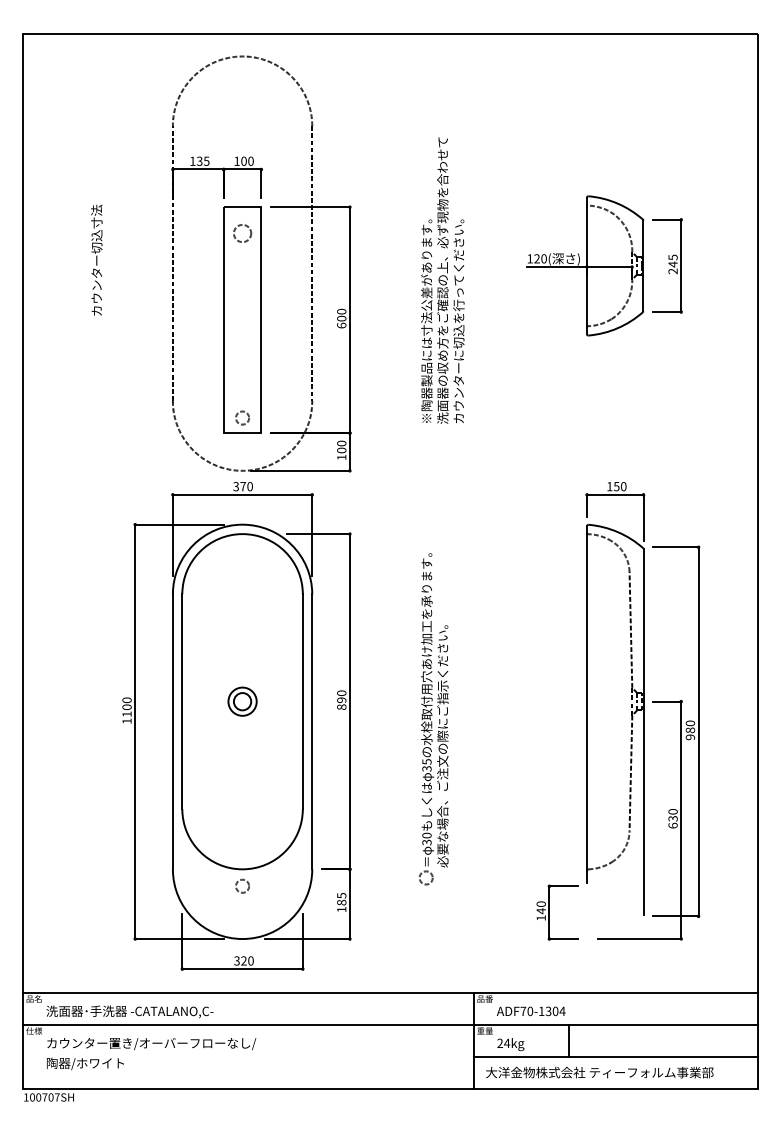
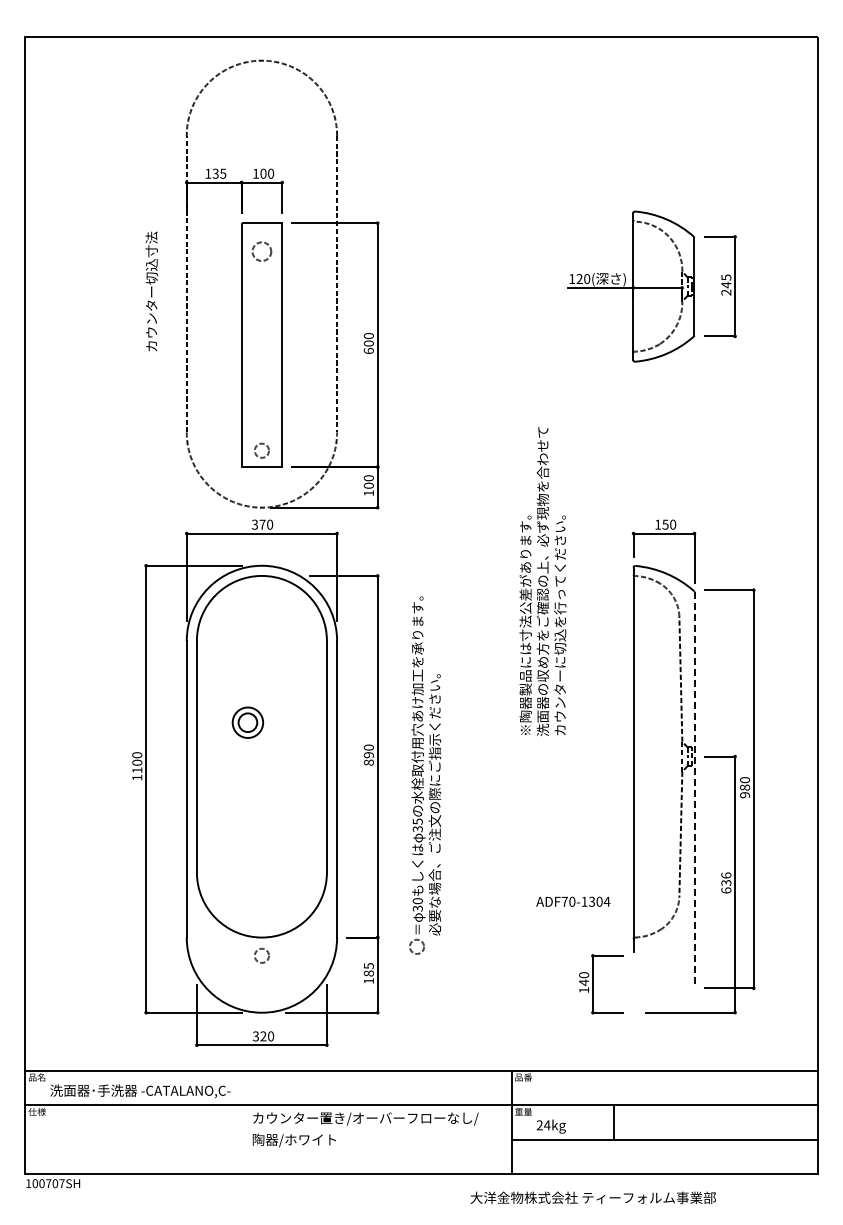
text: (96, 260) -> (151, 291), moved
text: (442, 280) -> (542, 581), moved
part: (242, 701) -> (247, 722), moved
part: (434, 719) -> (425, 775), moved
line: (643, 732) -> (694, 789), solid -> dashed
text: (673, 811) -> (726, 875), 630 -> 636
text: (531, 1011) -> (573, 901), moved
text: (151, 1053) -> (365, 1129), moved
text: (599, 1072) -> (592, 1197), moved

